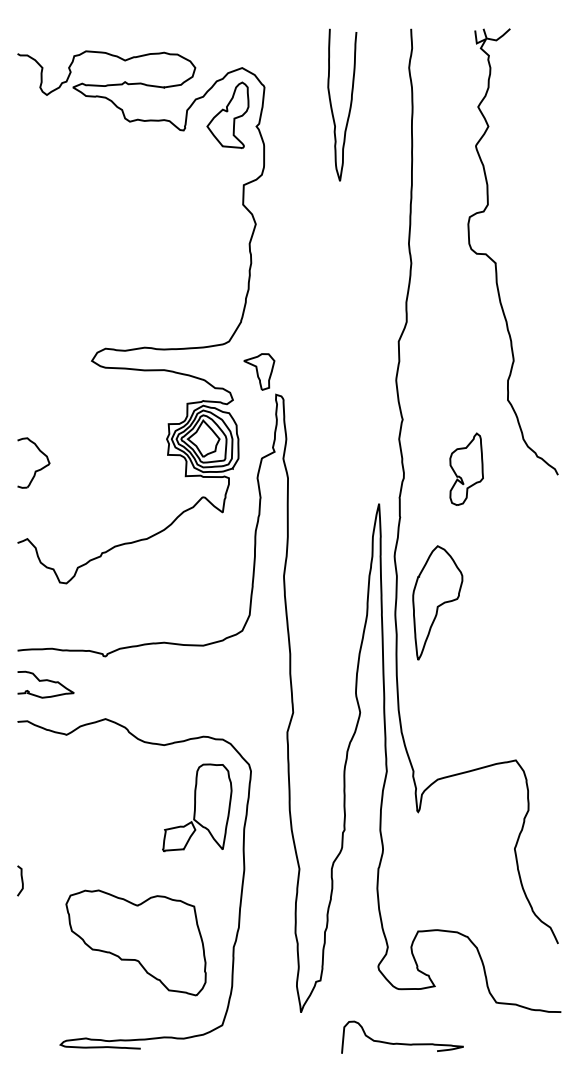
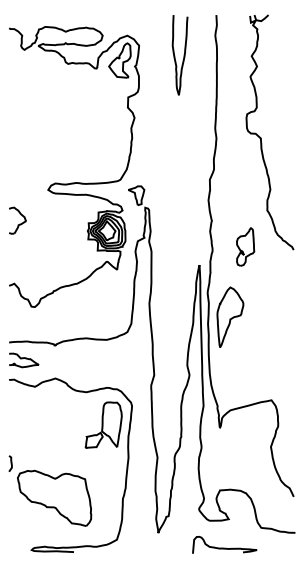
part: (33, 462) -> (17, 220), moved
part: (136, 941) -> (54, 497), moved
curve: (401, 1041) -> (224, 547), moved

